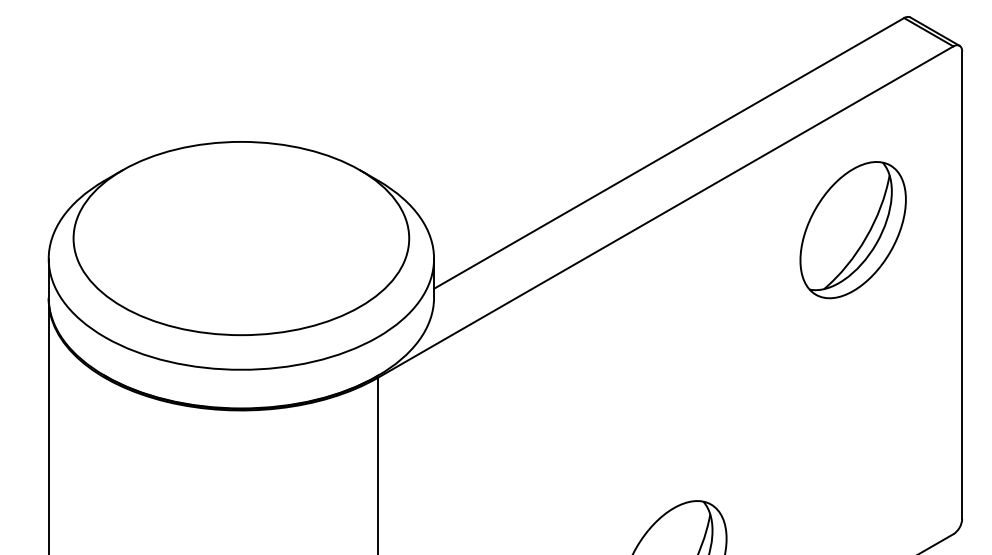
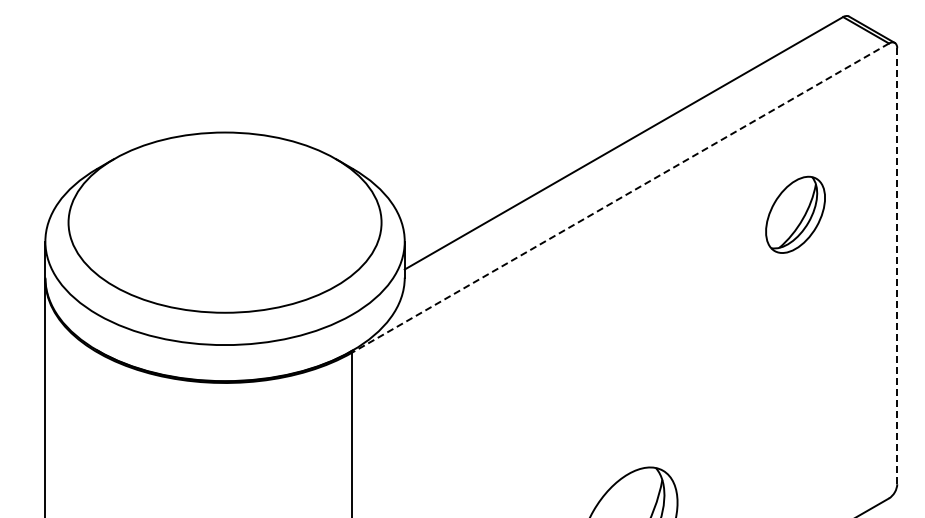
line: (665, 212) -> (620, 198), solid -> dashed
part: (853, 229) -> (795, 214), size x0.6
line: (962, 285) -> (897, 266), solid -> dashed

